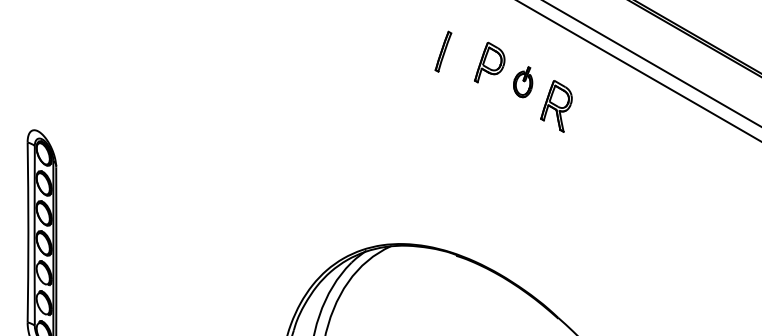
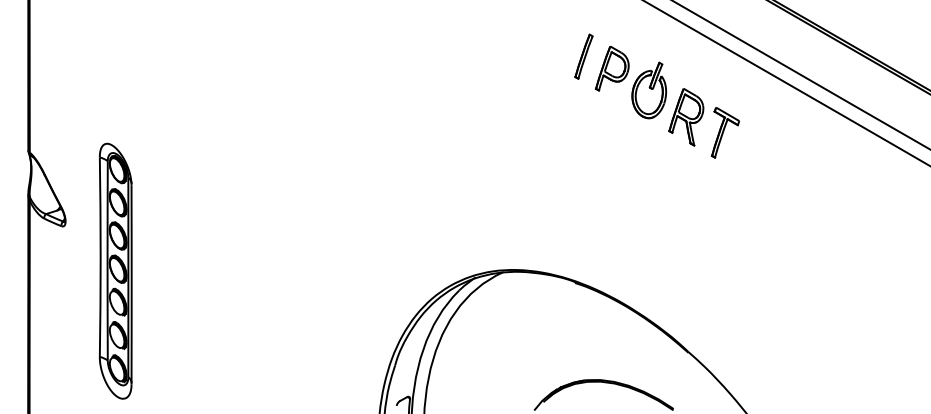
part: (443, 51) -> (583, 56), moved
part: (523, 82) -> (649, 90), size x1.67
part: (591, 120) -> (725, 132), added

